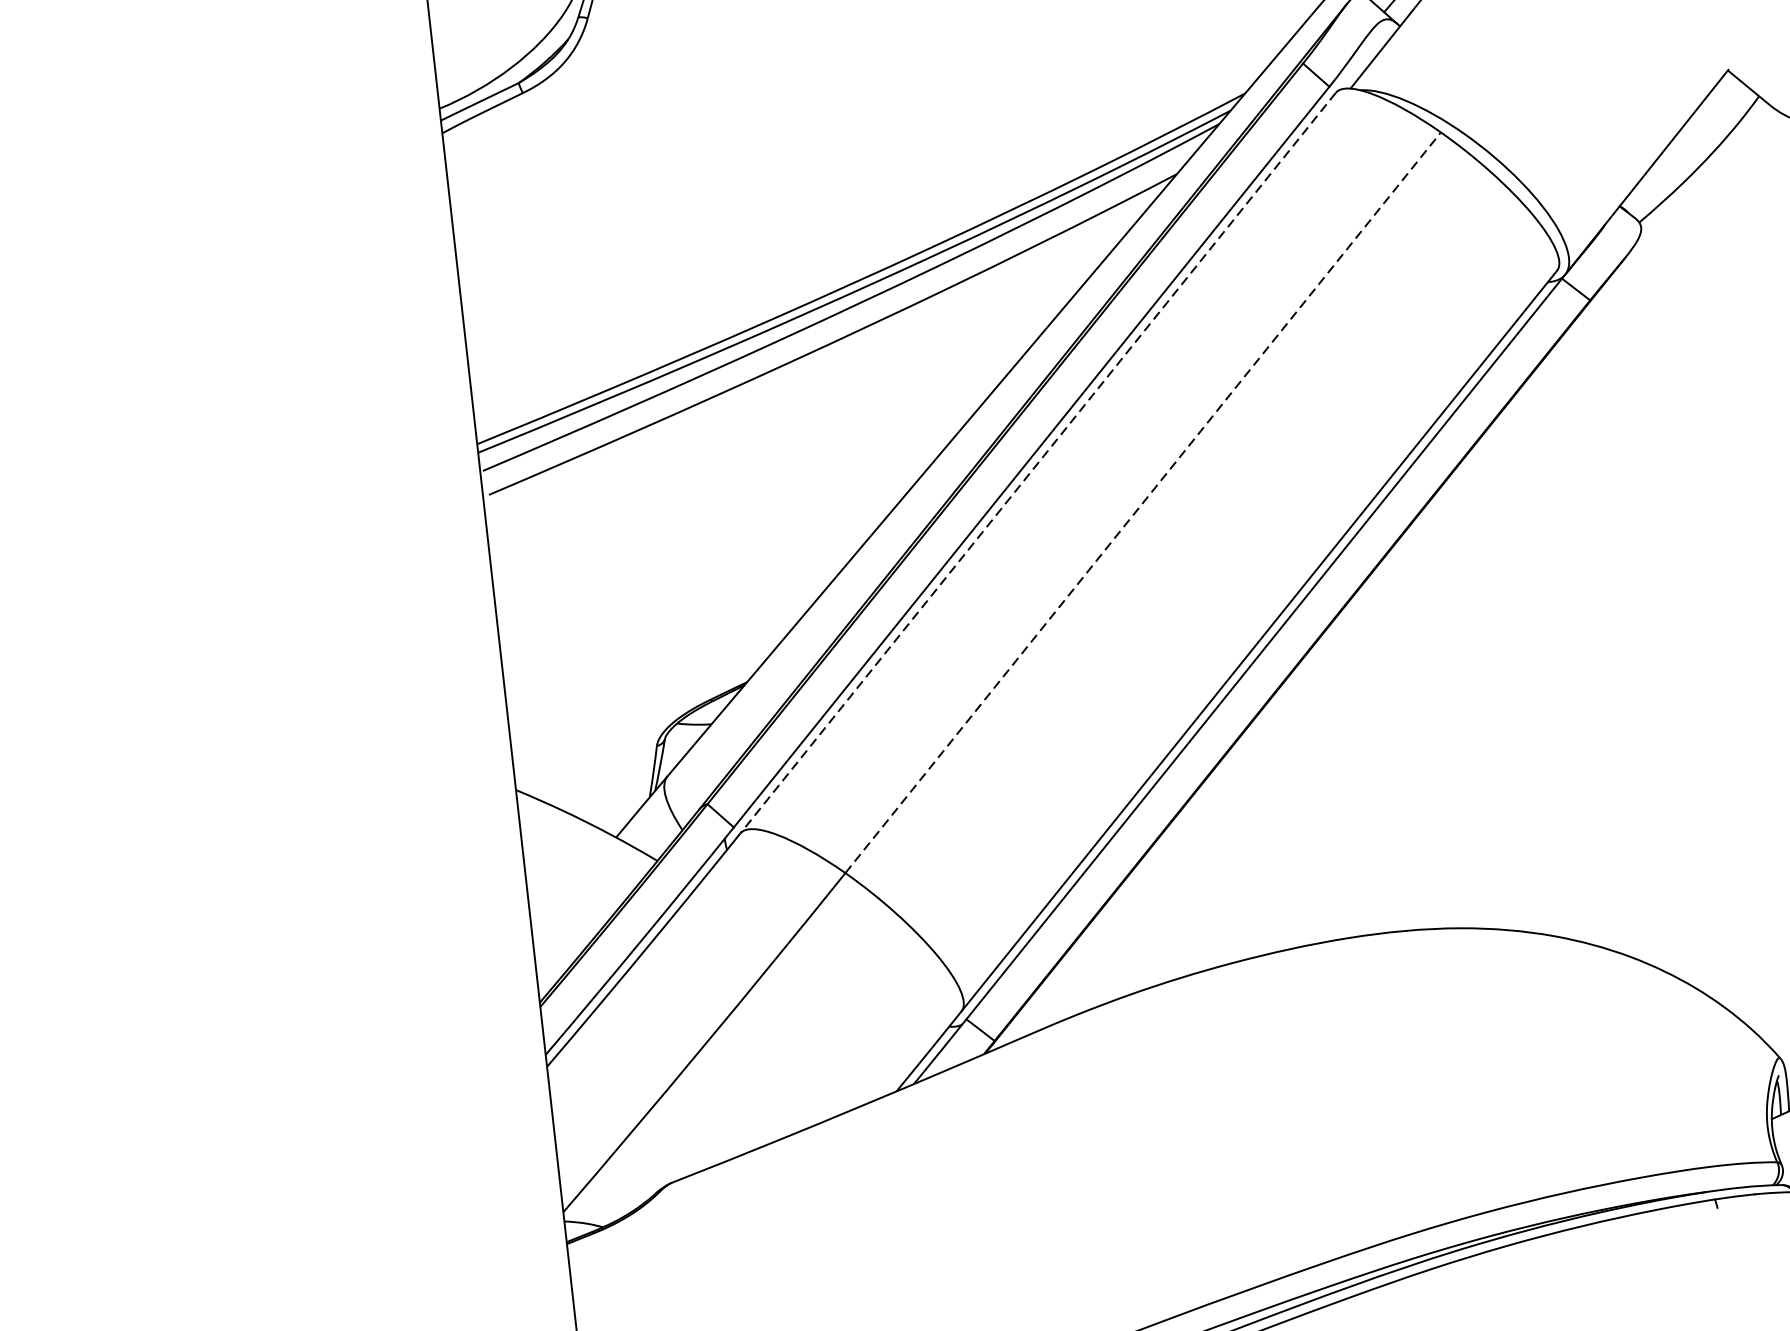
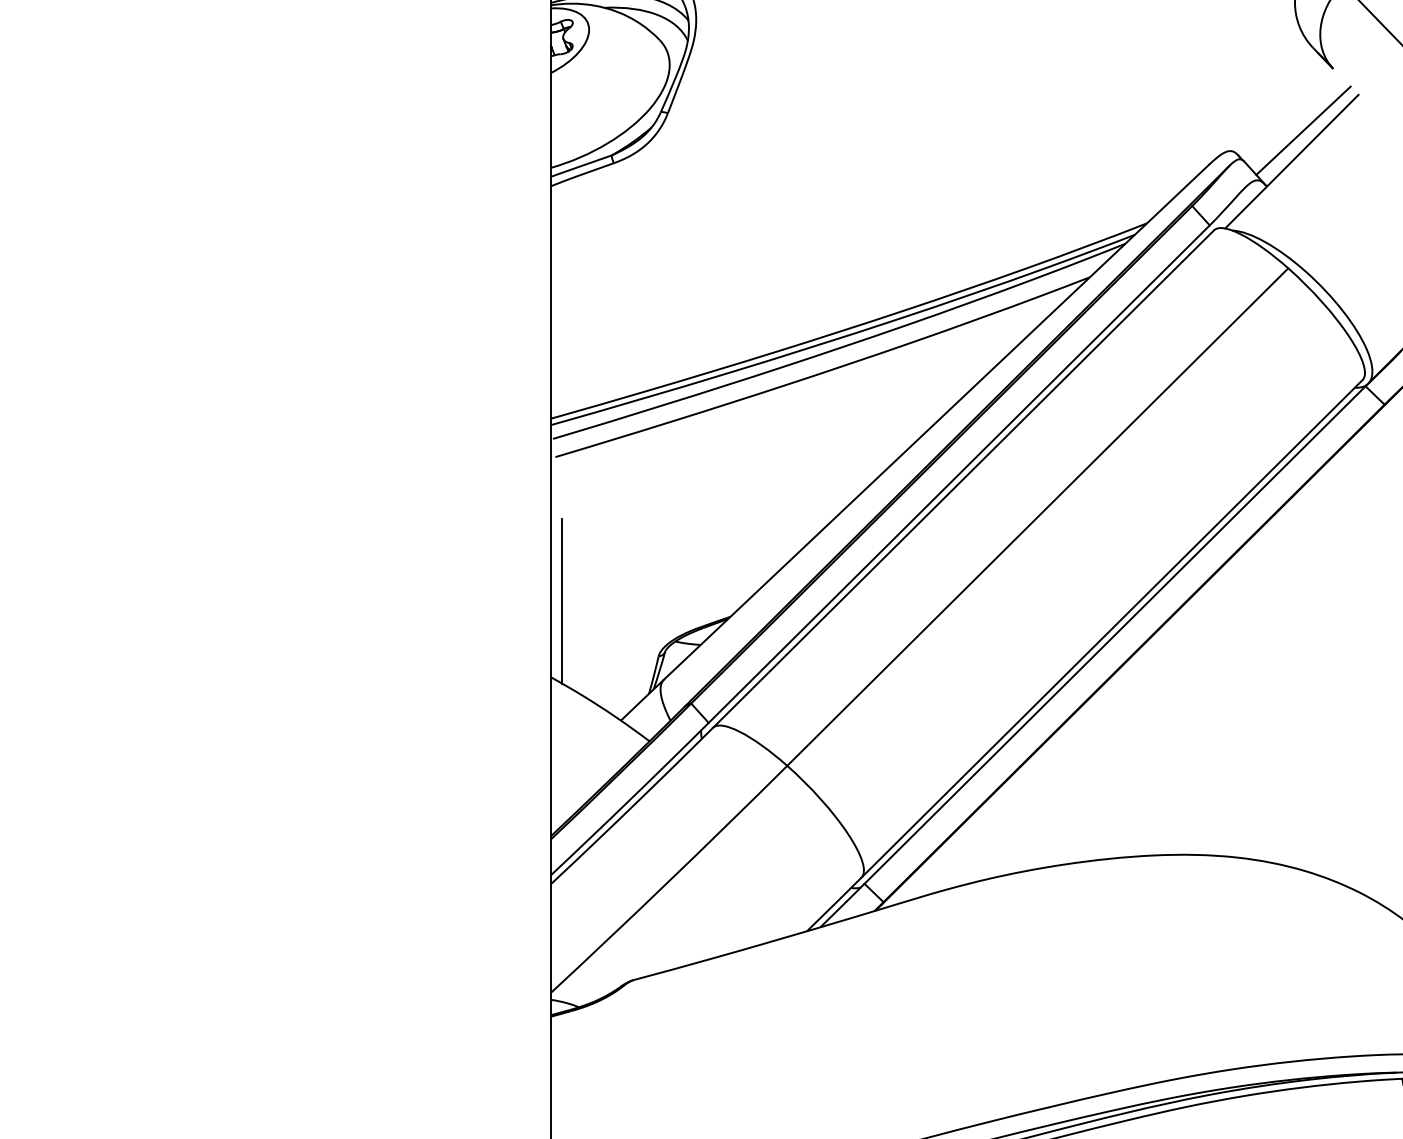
line: (1038, 463) -> (963, 479), dashed -> solid
line: (1144, 501) -> (1038, 516), dashed -> solid
line: (520, 686) -> (562, 601), added

